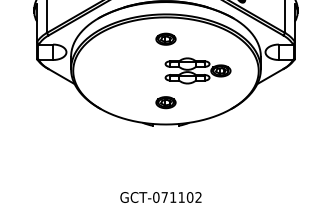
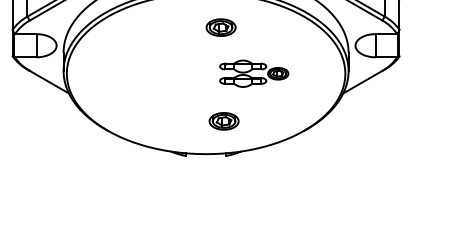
part: (165, 38) -> (220, 26), moved
part: (197, 70) -> (253, 73), size x0.7
part: (165, 102) -> (223, 121), moved

